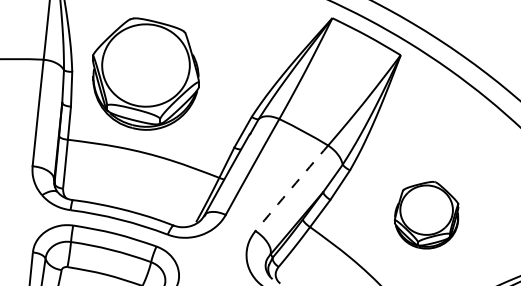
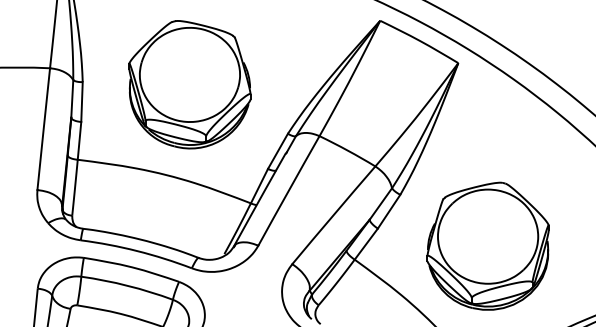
part: (145, 73) -> (189, 84), moved
arc: (291, 188) -> (333, 215), dashed -> solid
part: (426, 214) -> (487, 245), size x1.67

